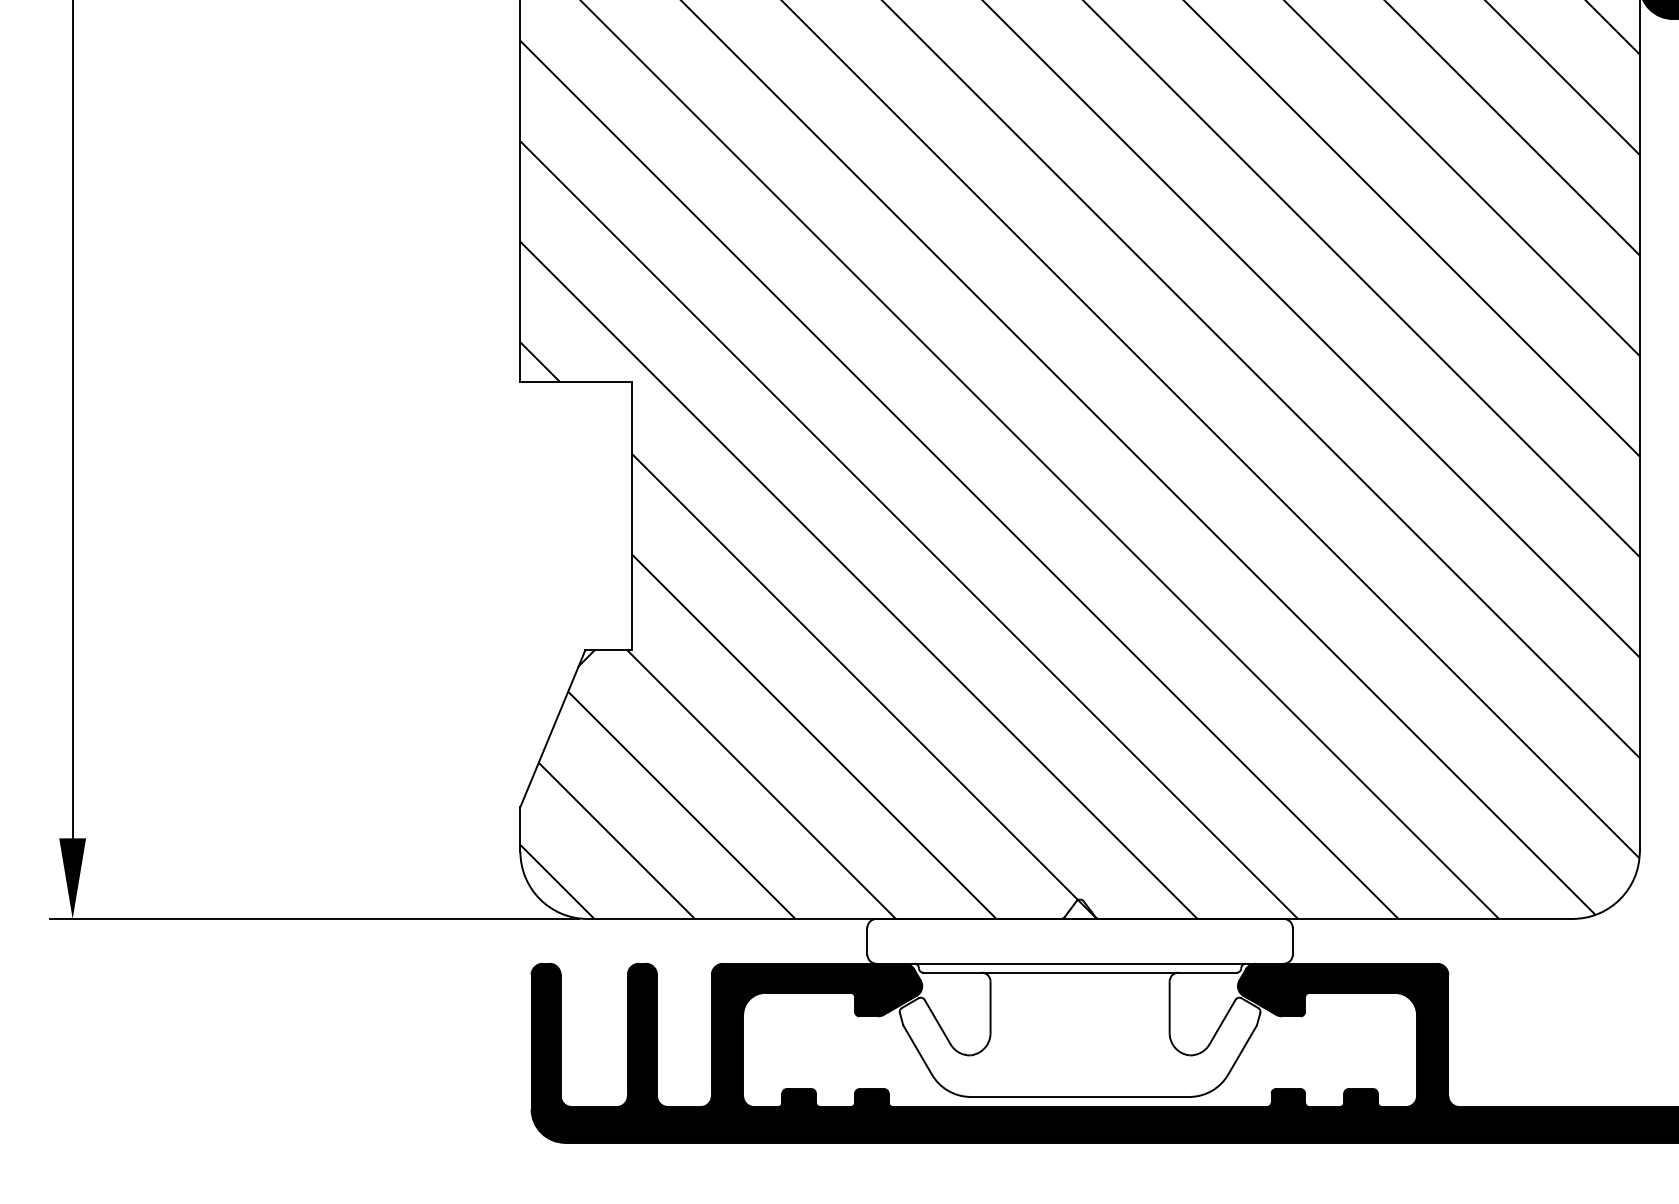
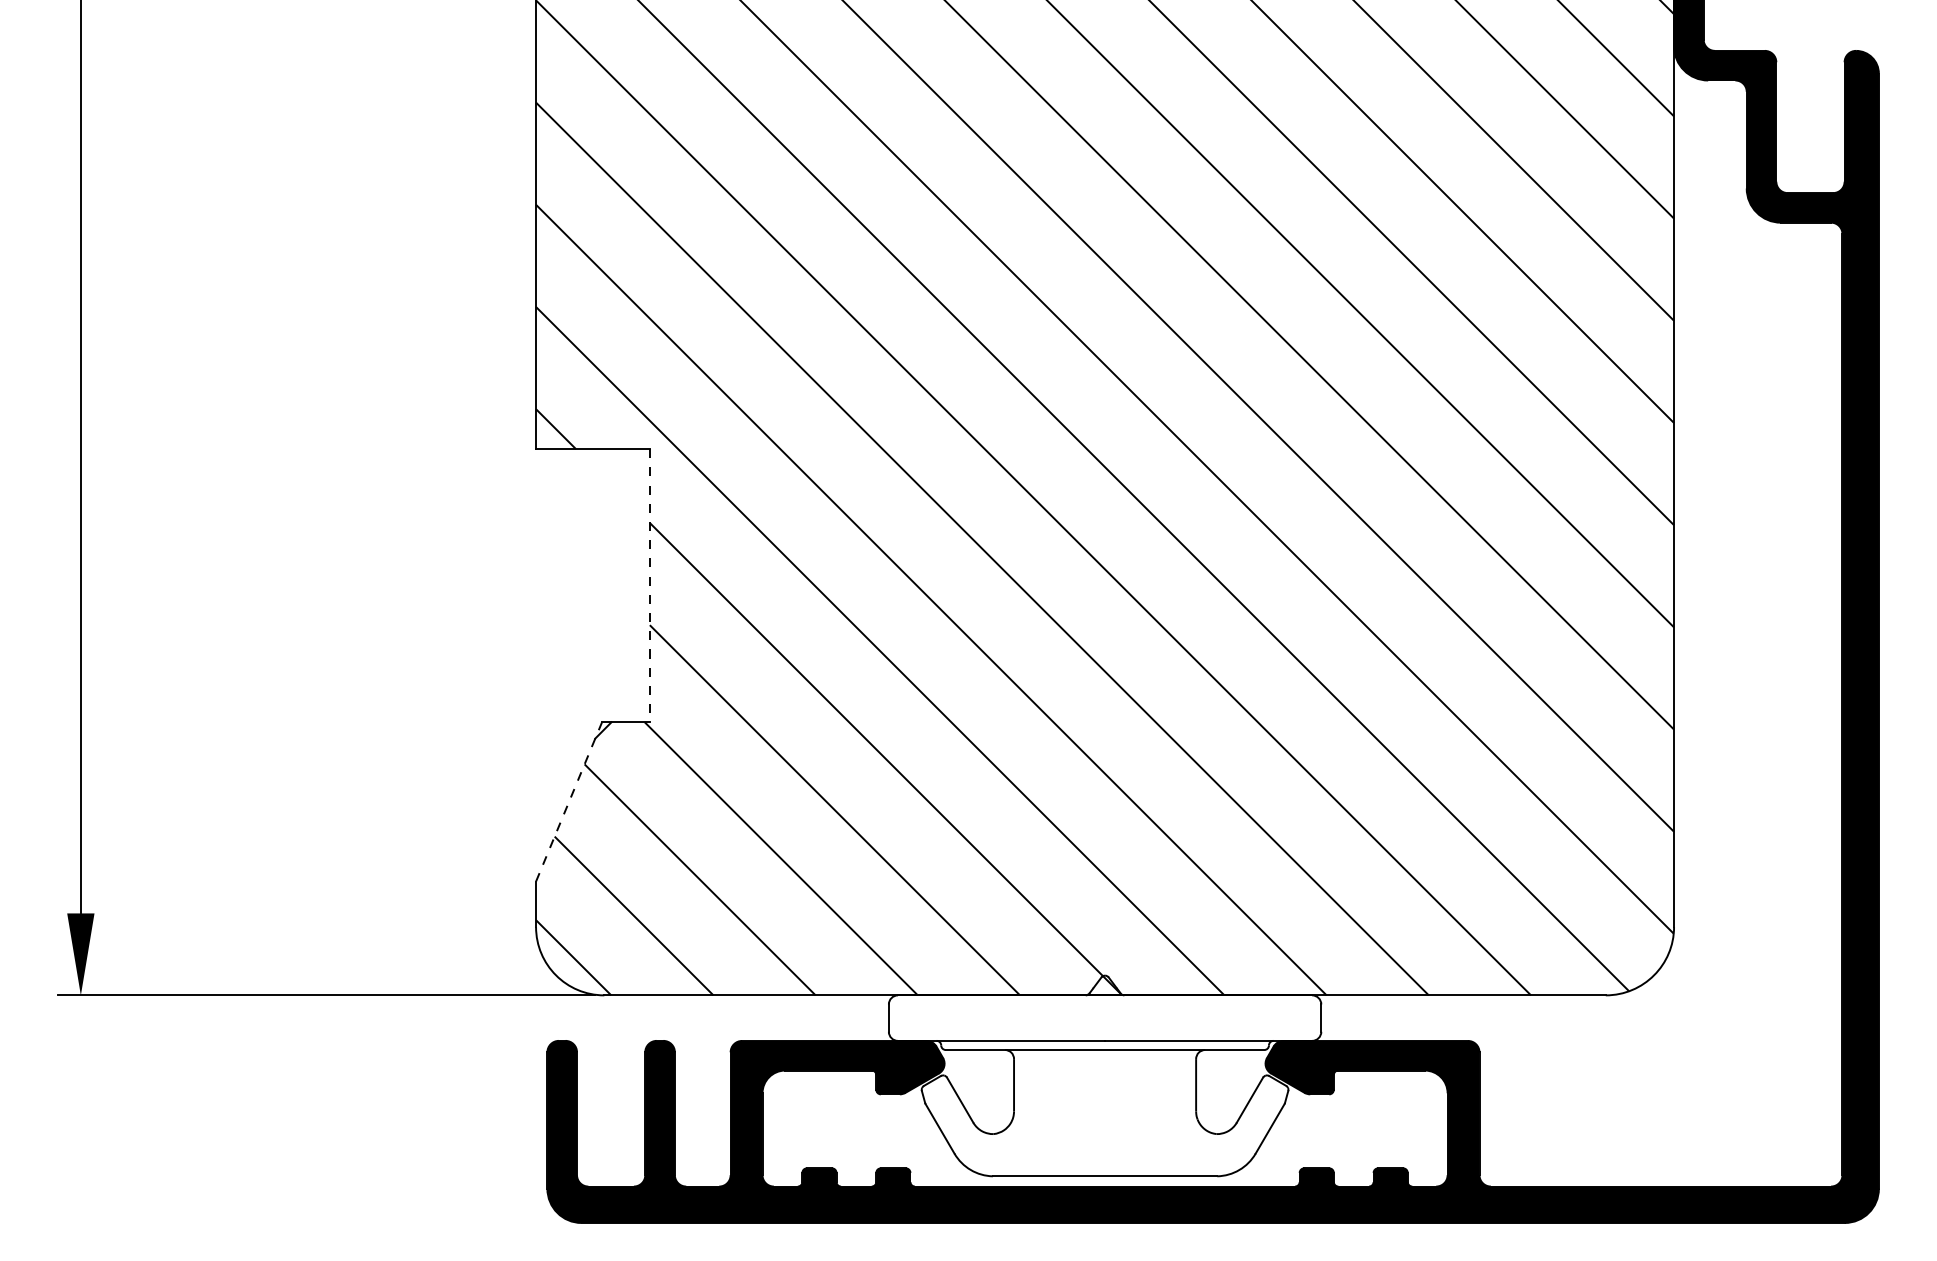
line: (631, 515) -> (649, 585), solid -> dashed
line: (553, 728) -> (569, 801), solid -> dashed

